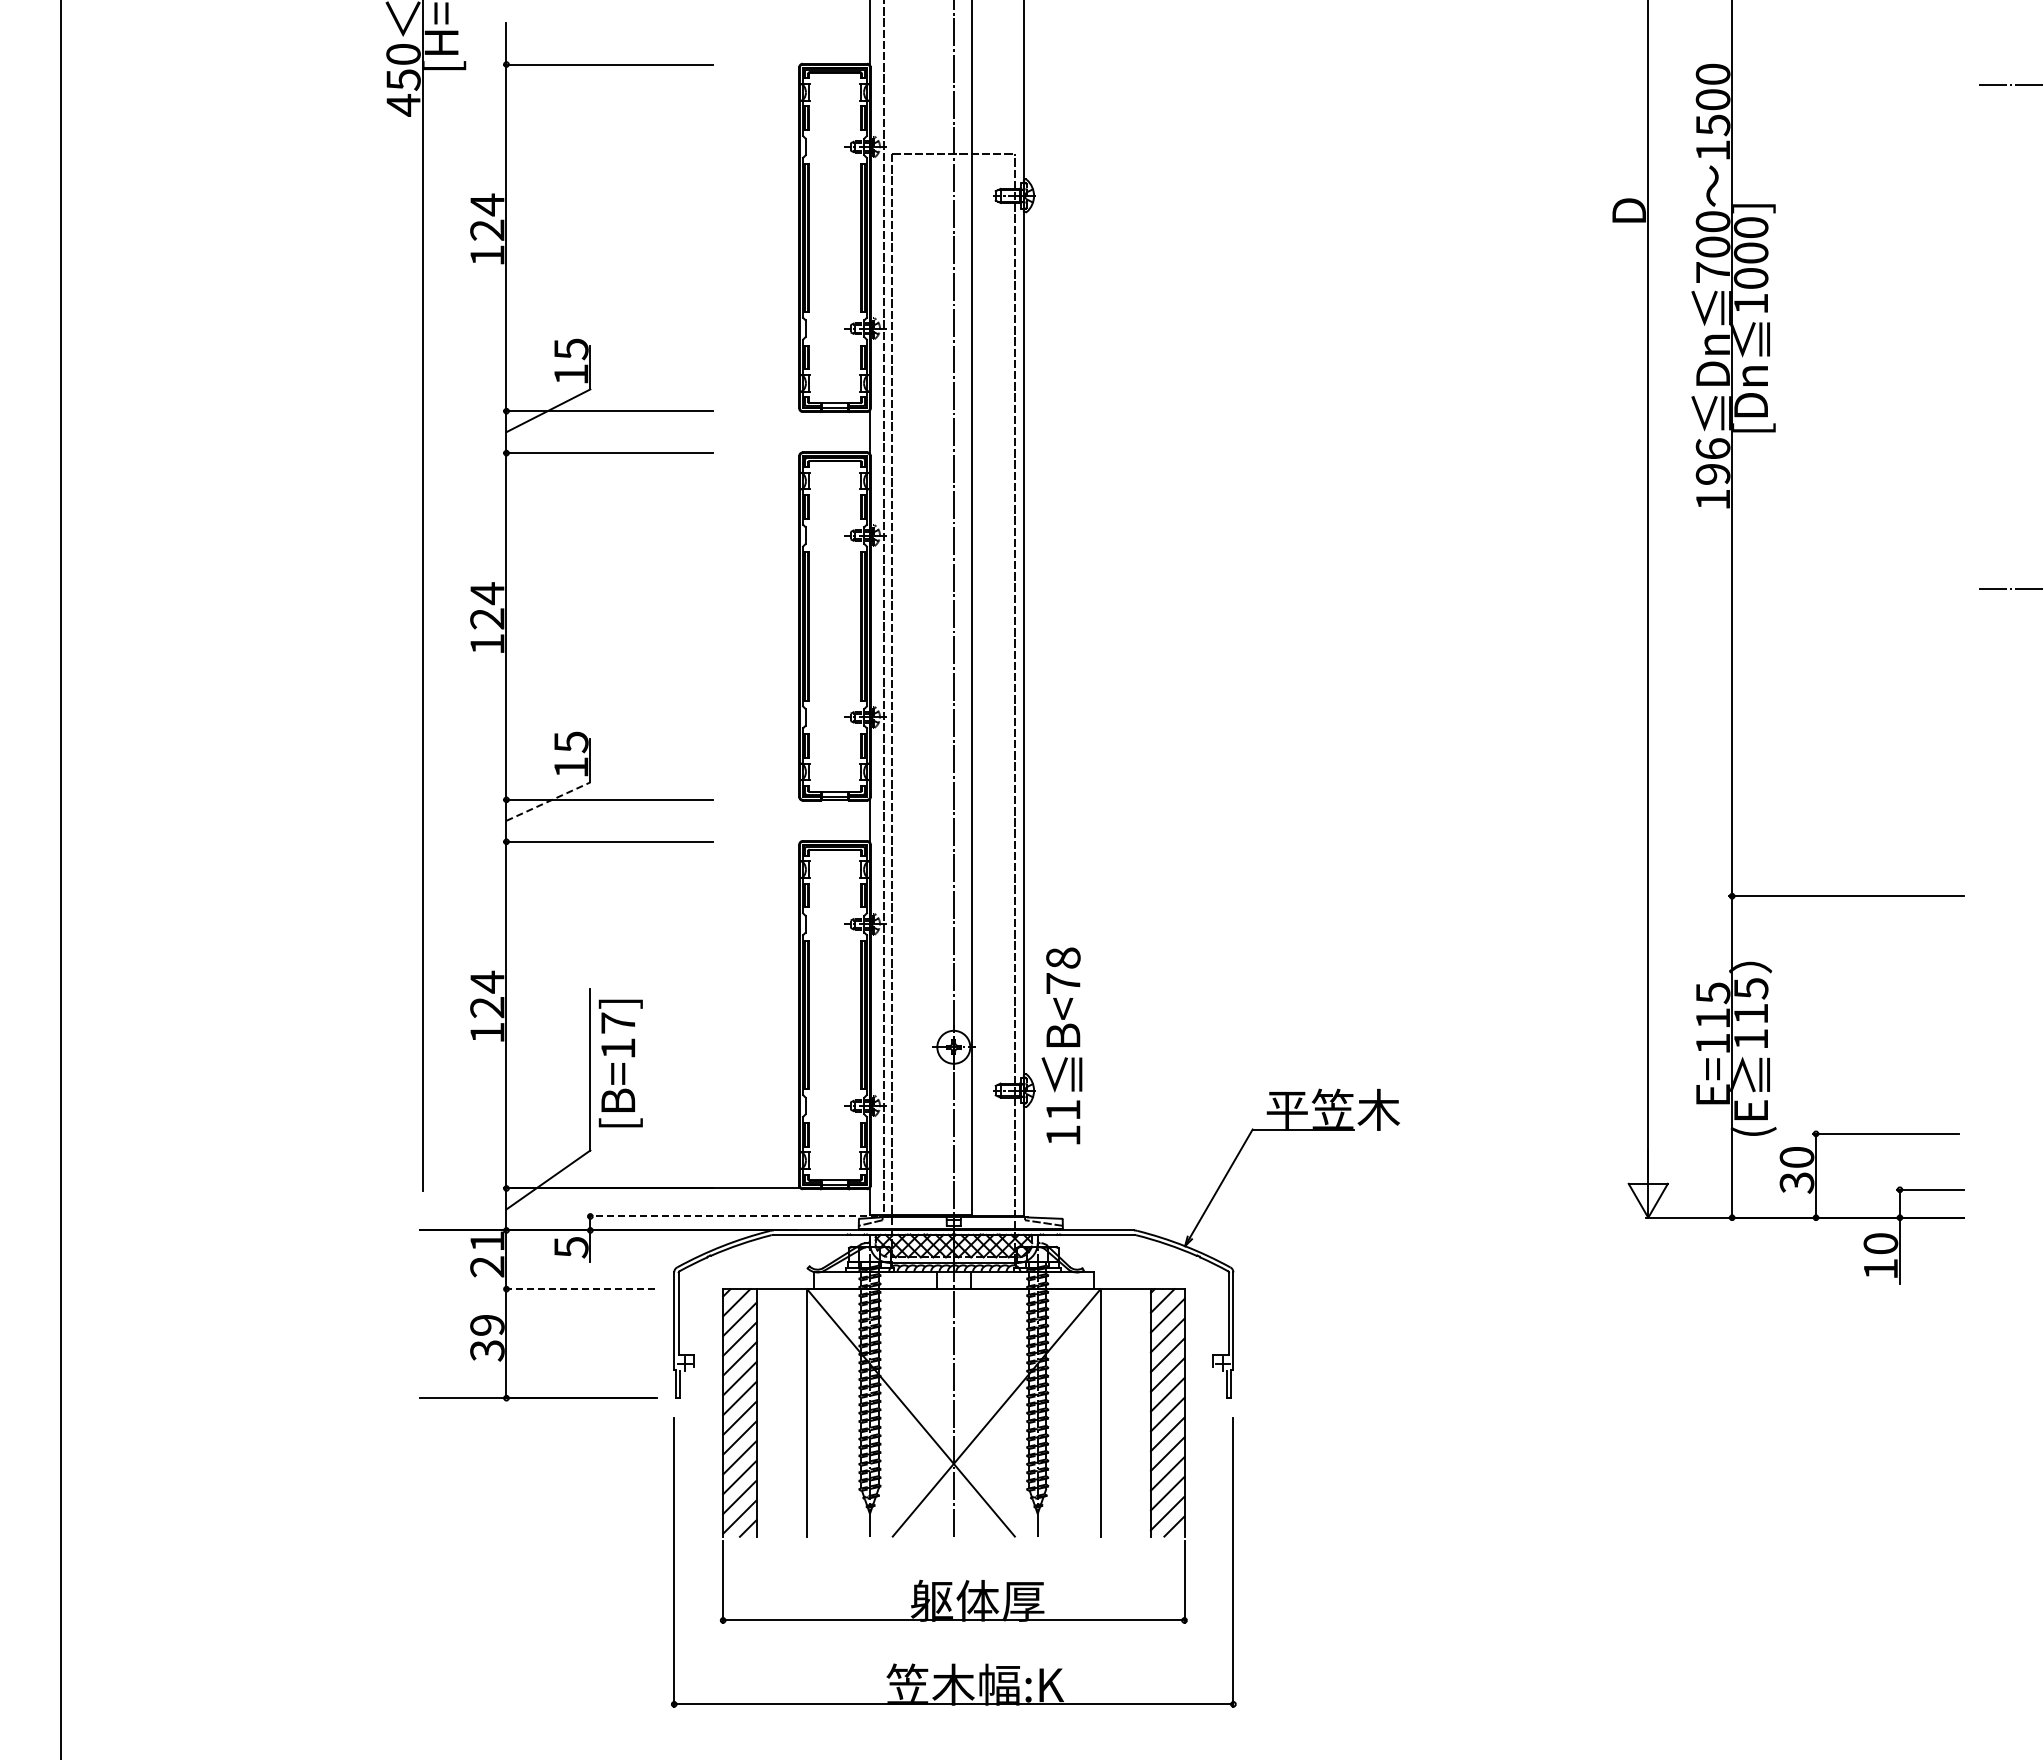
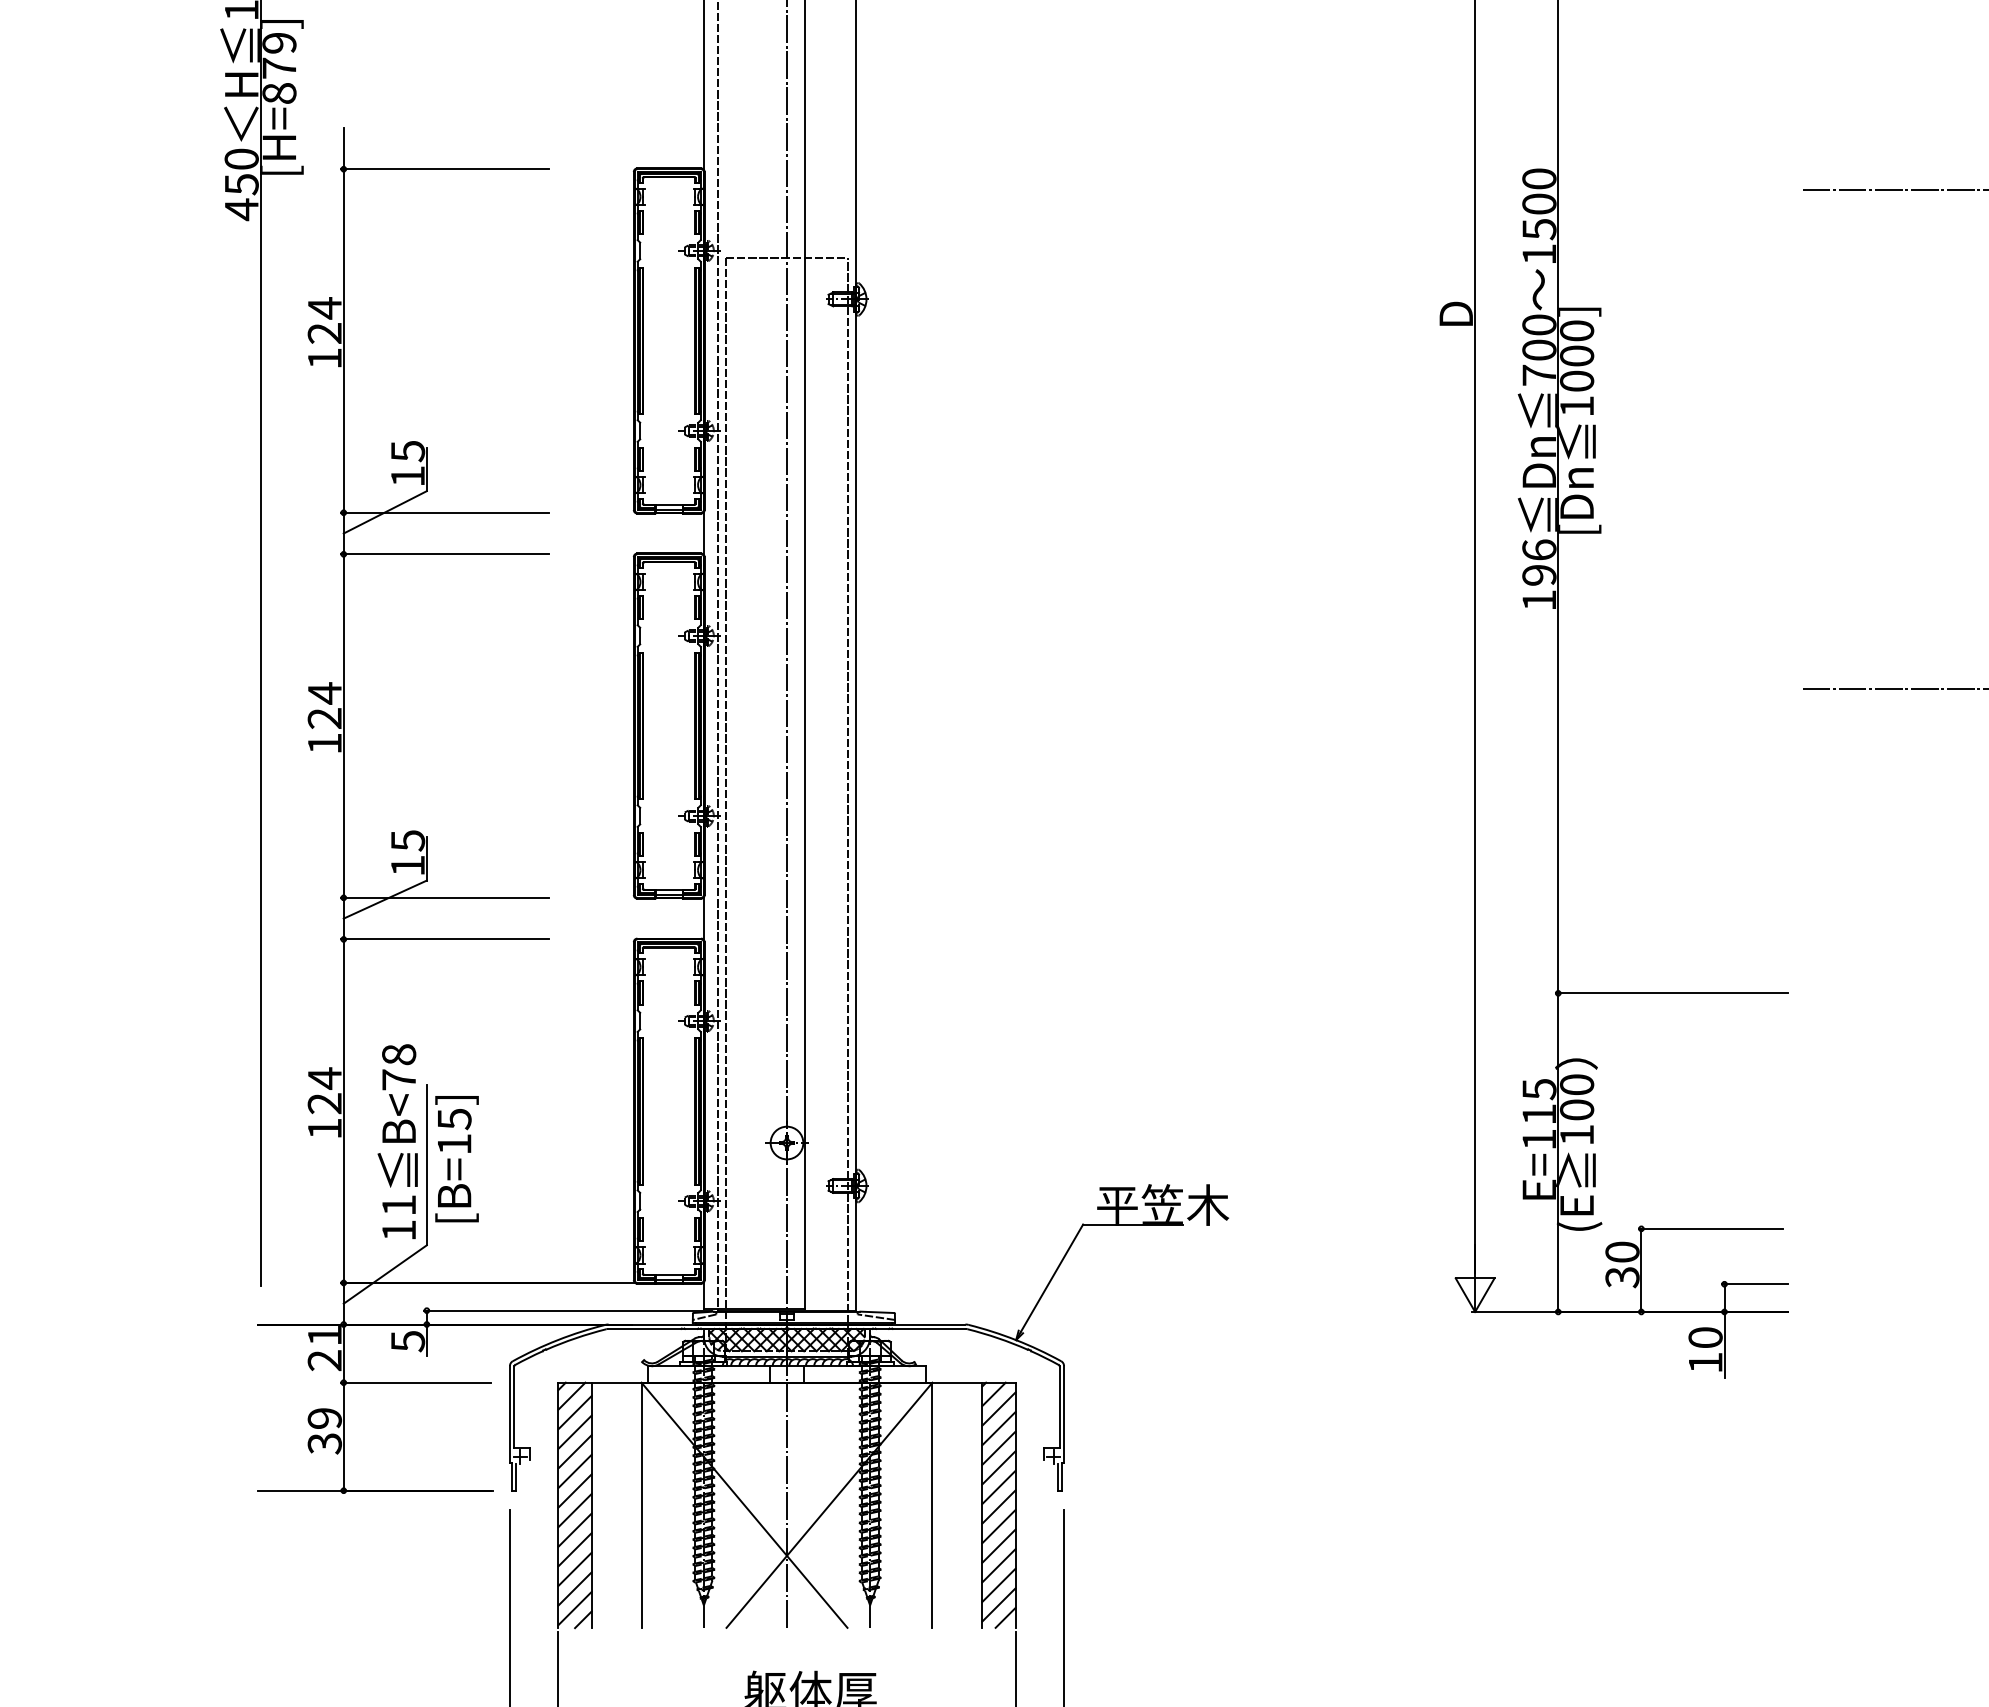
line: (548, 801) -> (385, 899), dashed -> solid
text: (1750, 1001) -> (1576, 1097), 115 -> 100
text: (618, 1023) -> (454, 1119), [B=17] -> [B=15]
text: (1061, 1045) -> (397, 1141), moved
line: (732, 1216) -> (567, 1310), dashed -> solid
line: (578, 1289) -> (415, 1383), dashed -> solid

